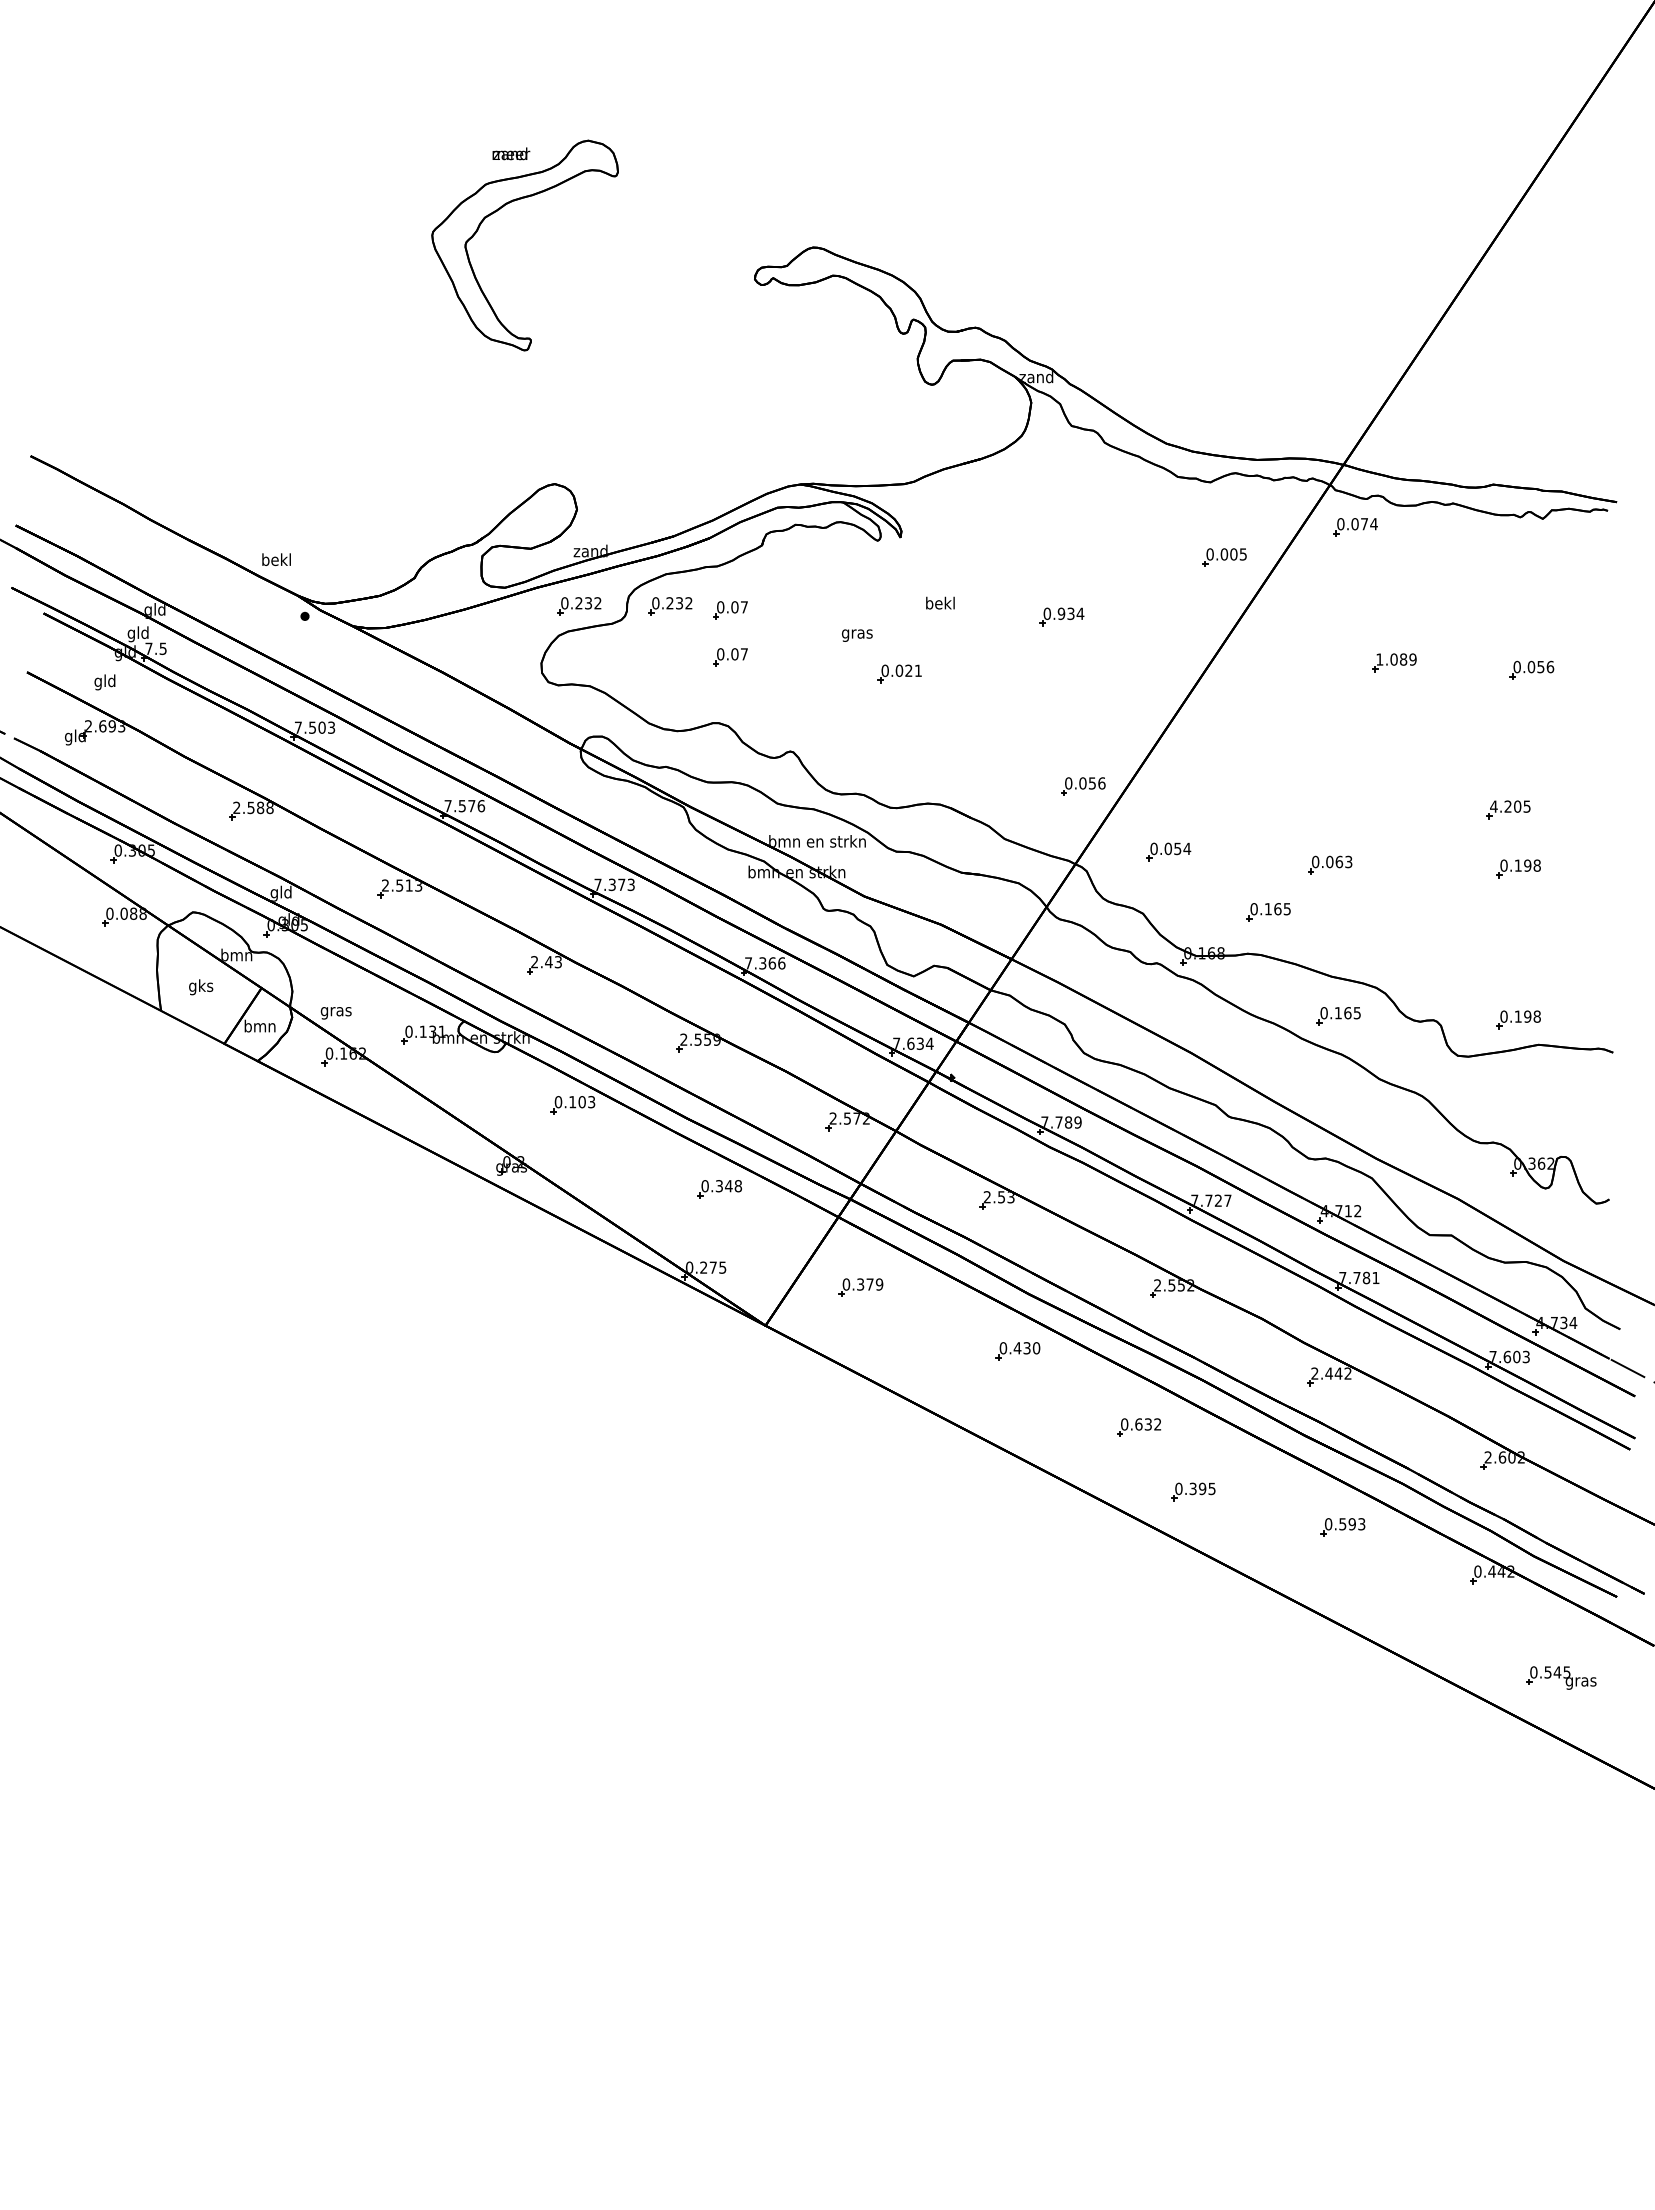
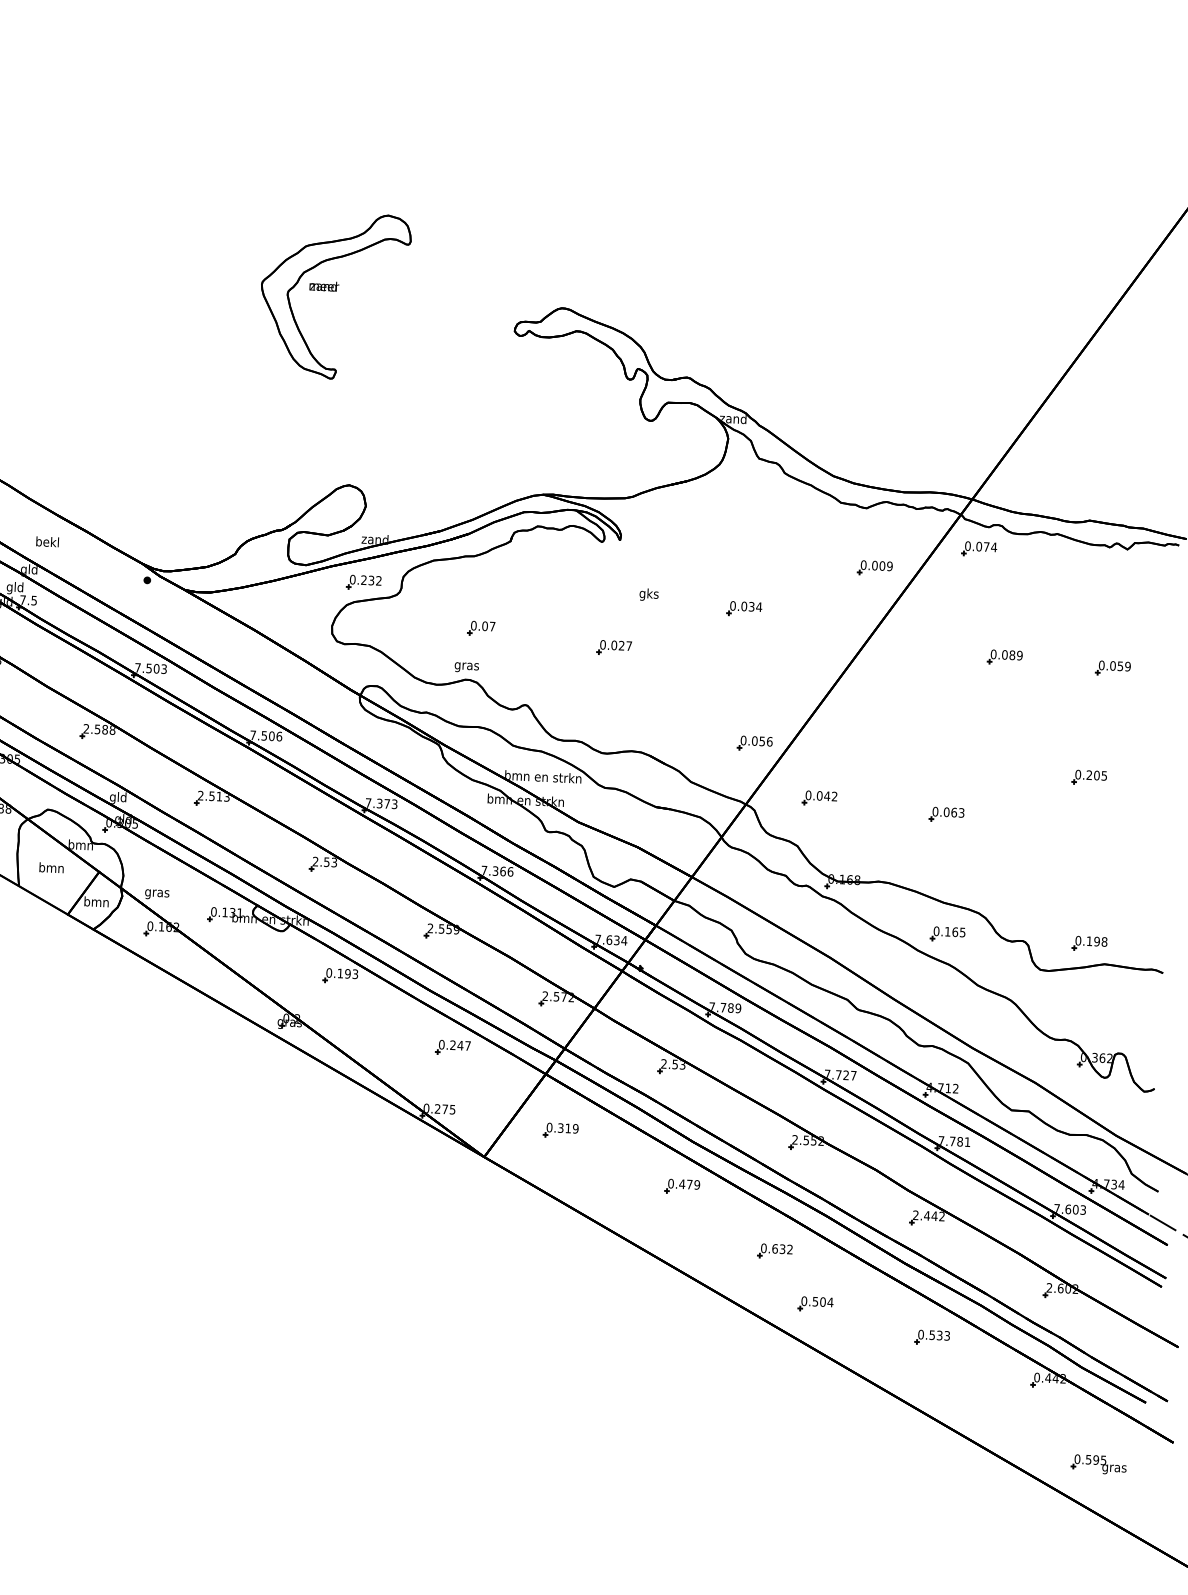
text: (511, 153) -> (324, 285), moved
text: (1242, 554) -> (889, 566), 0.005 -> 0.009
text: (276, 559) -> (47, 541), moved
text: (940, 604) -> (649, 594), bekl -> gks
part: (670, 606) -> (436, 586), removed
part: (730, 610) -> (483, 591), removed
text: (1061, 613) -> (744, 606), 0.934 -> 0.034
text: (857, 635) -> (466, 667), moved
text: (1379, 659) -> (993, 654), 1.089 -> 0.089
text: (1550, 666) -> (1128, 666), 0.056 -> 0.059
text: (918, 670) -> (629, 645), 0.021 -> 0.027
text: (471, 806) -> (271, 736), 7.576 -> 7.506
text: (1493, 806) -> (1077, 774), 4.205 -> 0.205
text: (1182, 848) -> (830, 796), 0.054 -> 0.042
part: (1518, 868) -> (1095, 824), removed
part: (1268, 912) -> (896, 849), removed
text: (548, 962) -> (326, 862), 2.43 -> 2.53
text: (200, 987) -> (51, 869), gks -> bmn
text: (581, 1102) -> (347, 974), 0.103 -> 0.193
text: (728, 1186) -> (460, 1045), 0.348 -> 0.247
text: (869, 1284) -> (567, 1128), 0.379 -> 0.319
text: (1031, 1348) -> (693, 1184), 0.430 -> 0.479
text: (1202, 1488) -> (822, 1301), 0.395 -> 0.504
text: (1351, 1524) -> (939, 1335), 0.593 -> 0.533
text: (1557, 1672) -> (1096, 1460), 0.545 -> 0.595

